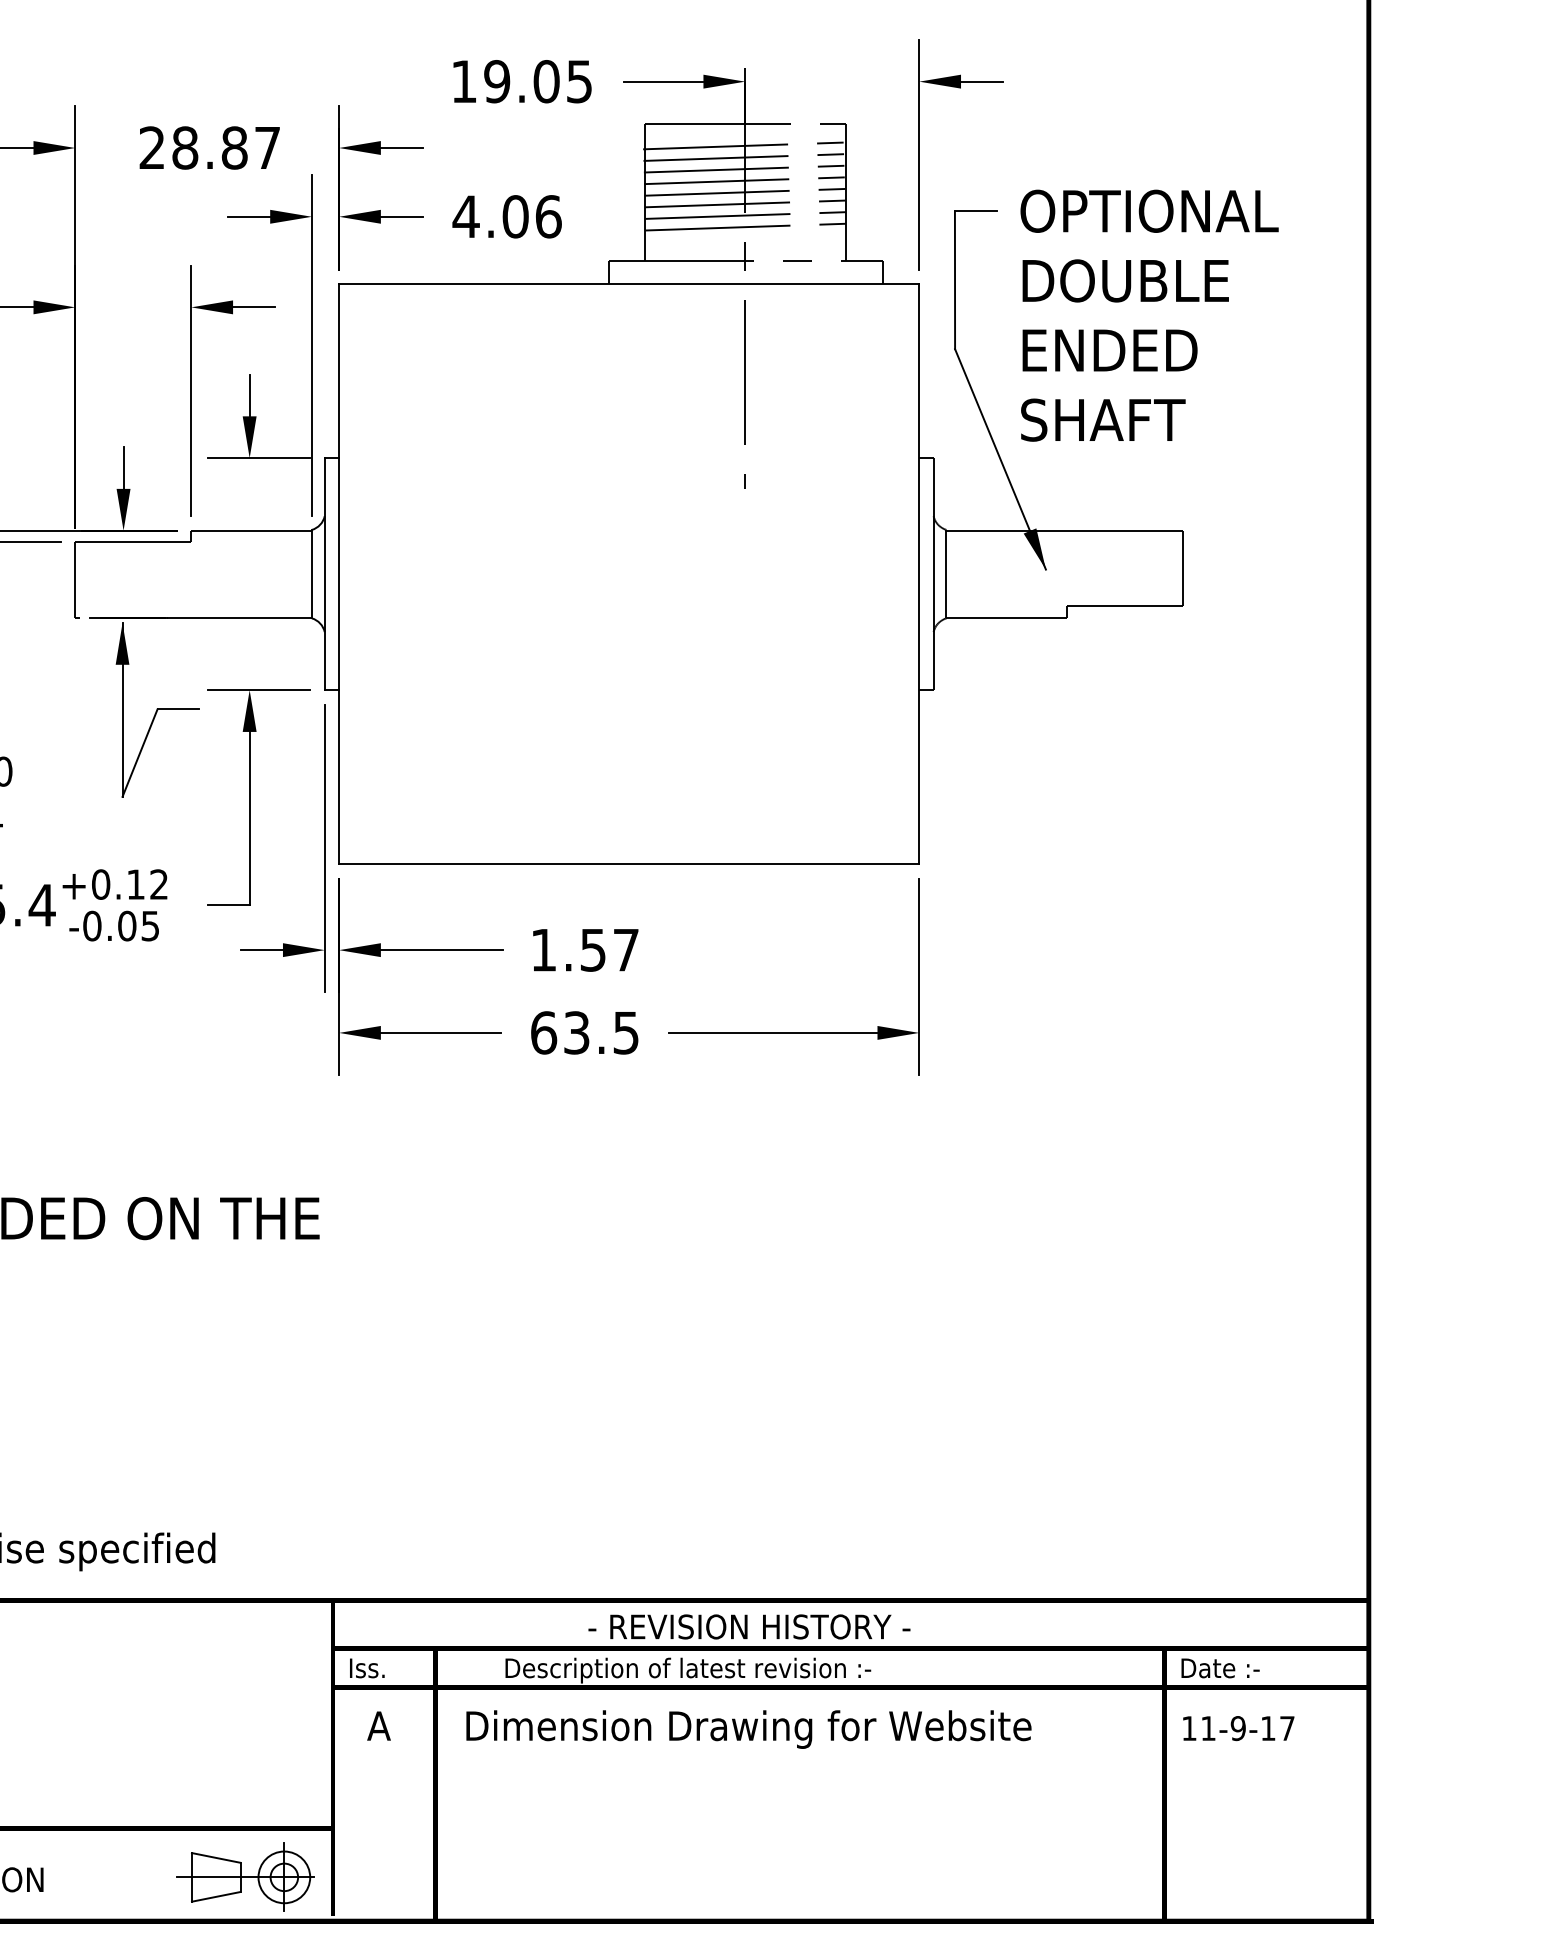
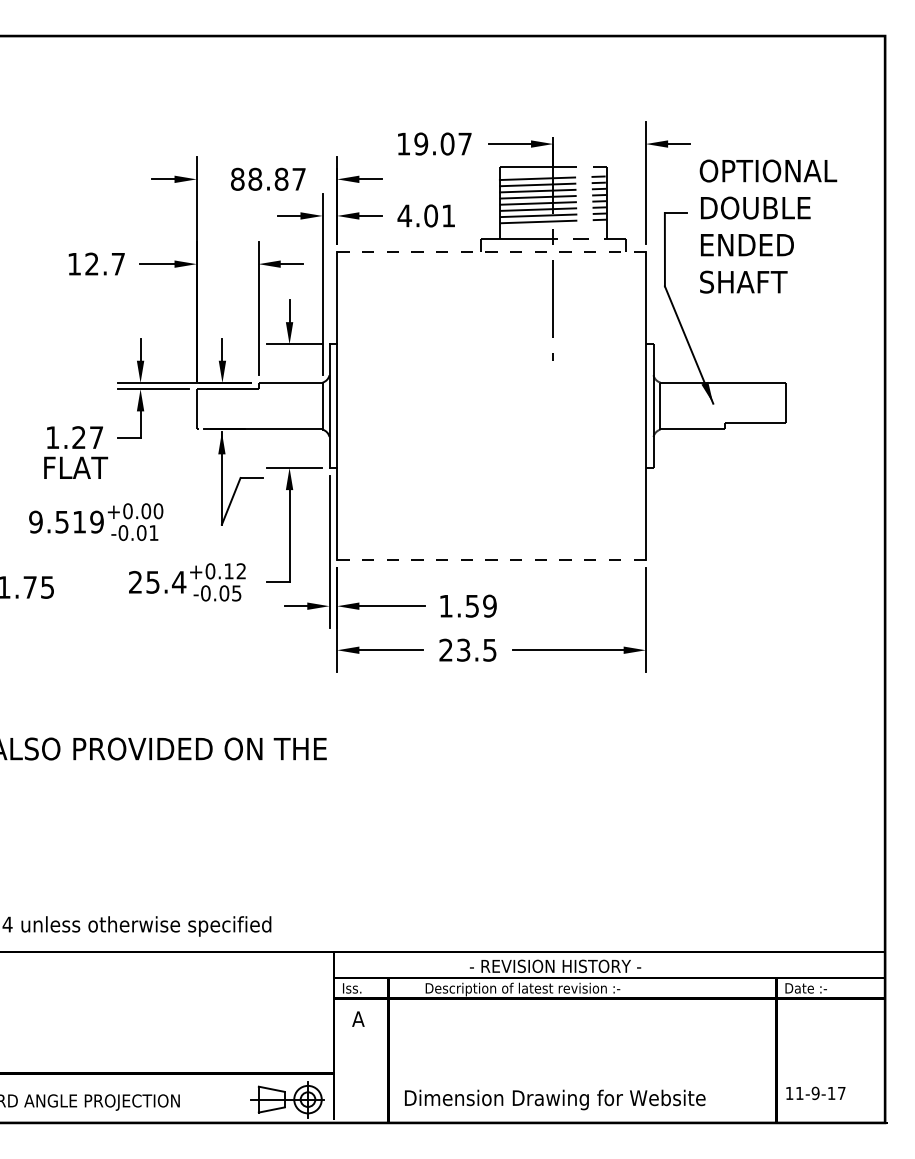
text: (578, 80) -> (464, 143), 19.05 -> 19.07
text: (151, 146) -> (237, 178), 28.87 -> 88.87
text: (548, 215) -> (448, 215), 4.06 -> 4.01
line: (629, 283) -> (491, 251), solid -> dashed
text: (1149, 315) -> (768, 226), moved
line: (629, 864) -> (491, 560), solid -> dashed
text: (625, 948) -> (489, 605), 1.57 -> 1.59
text: (544, 1031) -> (446, 649), 63.5 -> 23.5
text: (749, 1728) -> (555, 1099), moved
text: (1238, 1728) -> (815, 1093), moved

